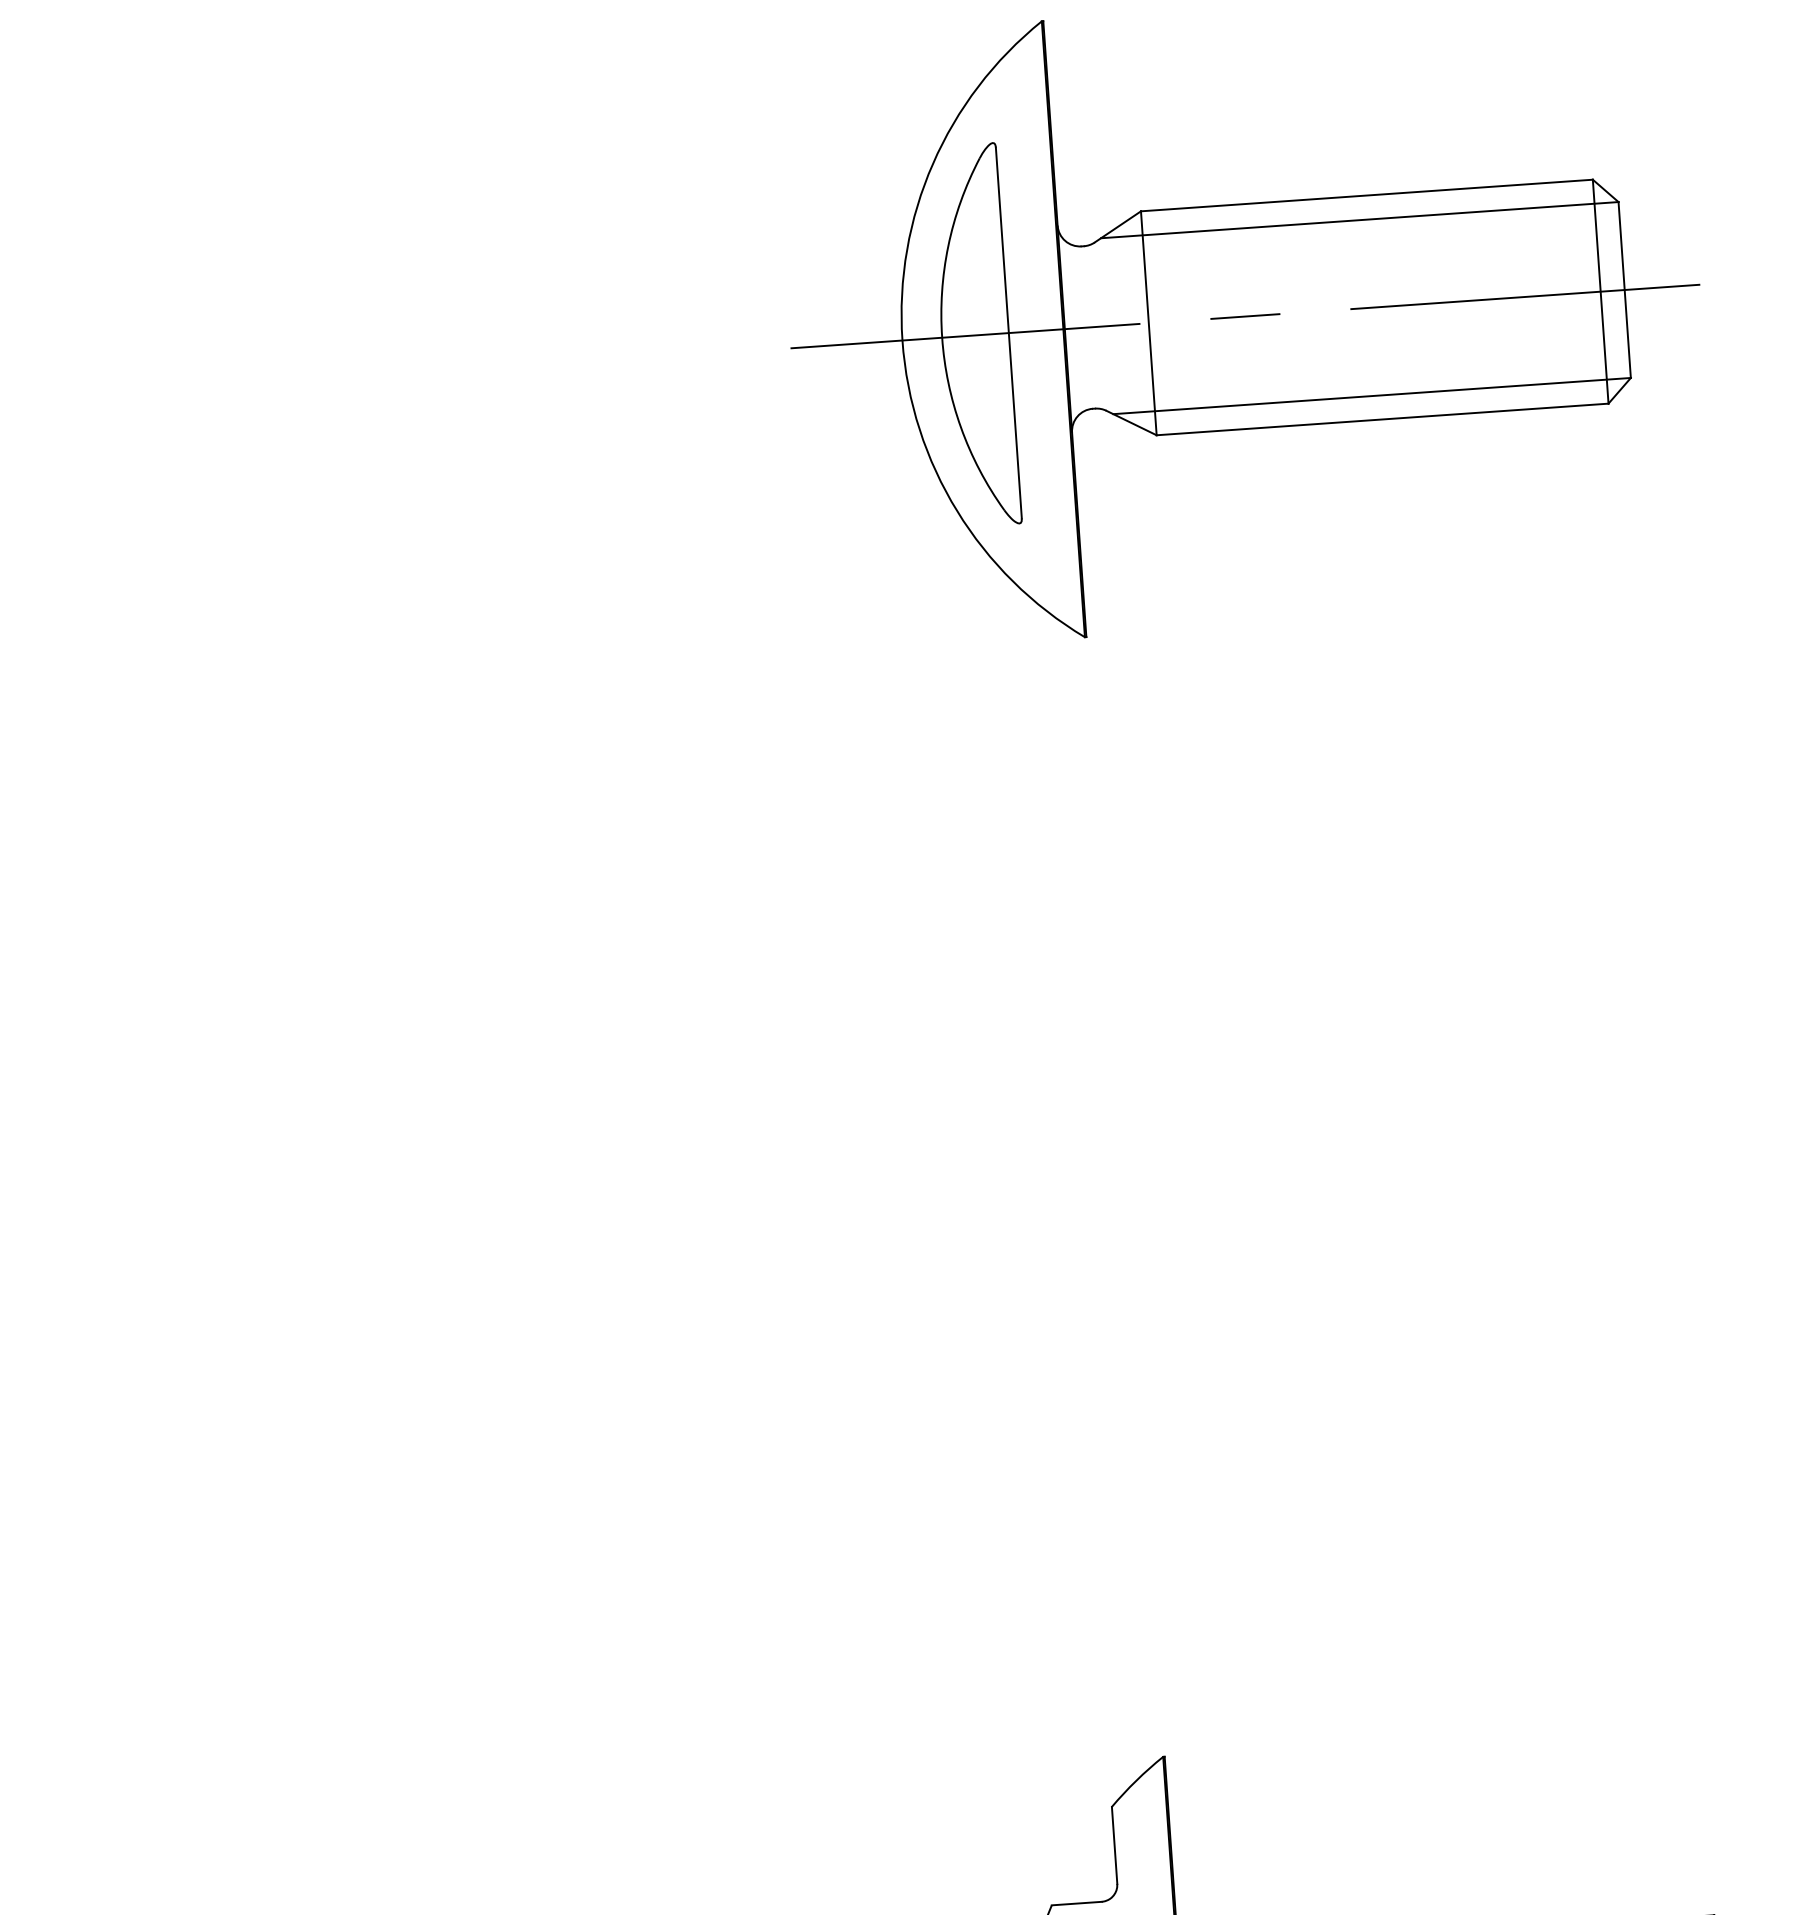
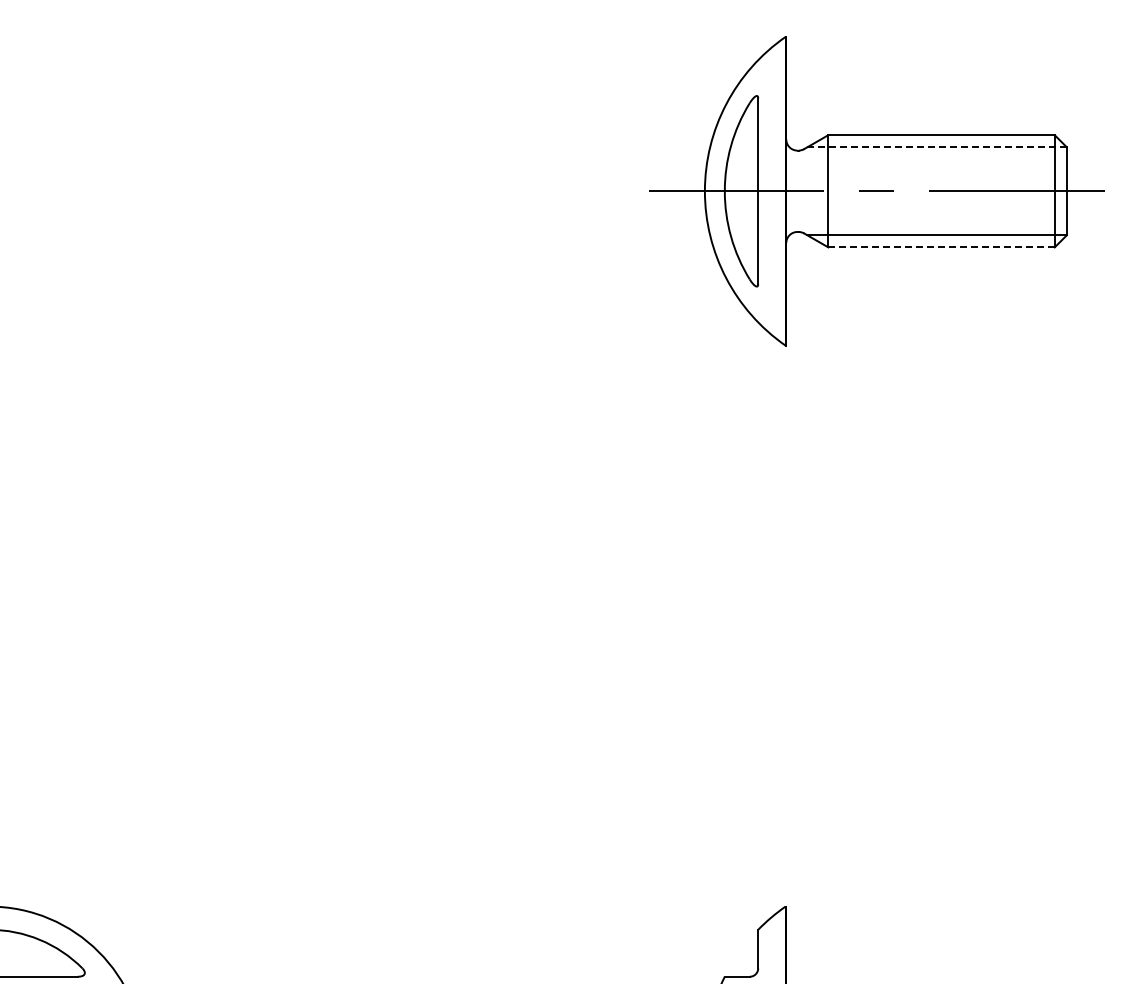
line: (1360, 220) -> (937, 147), solid -> dashed
line: (1384, 419) -> (942, 247), solid -> dashed

